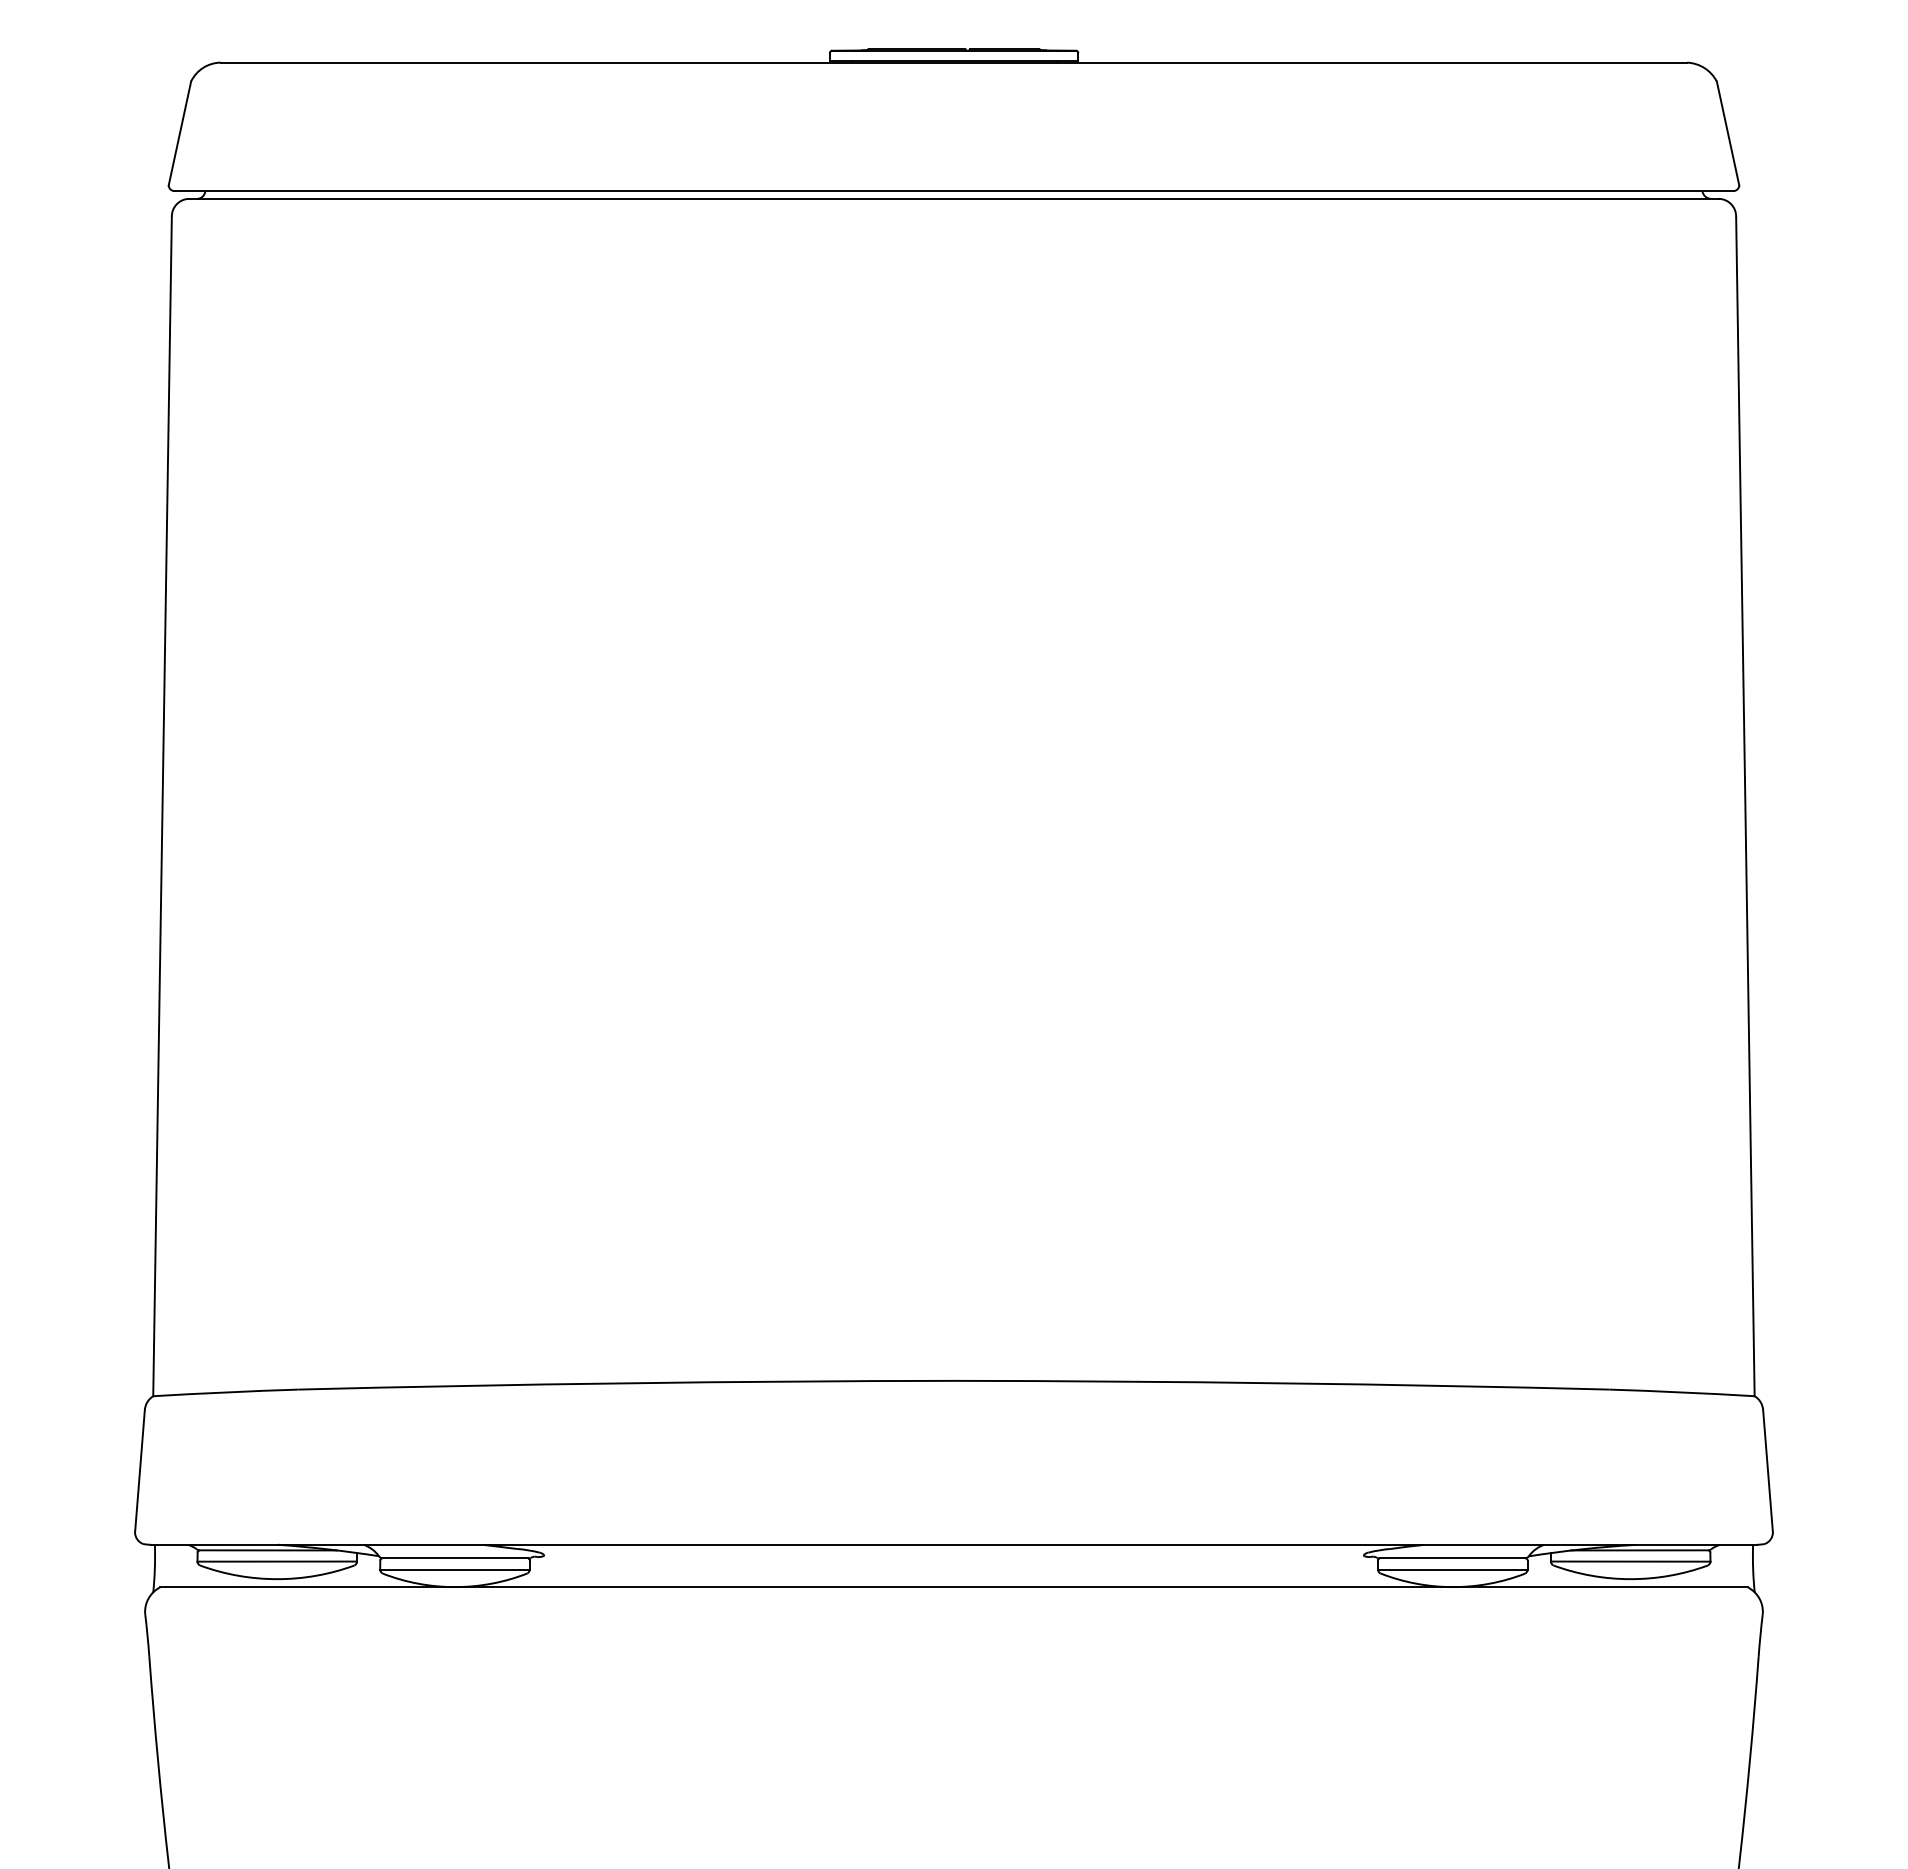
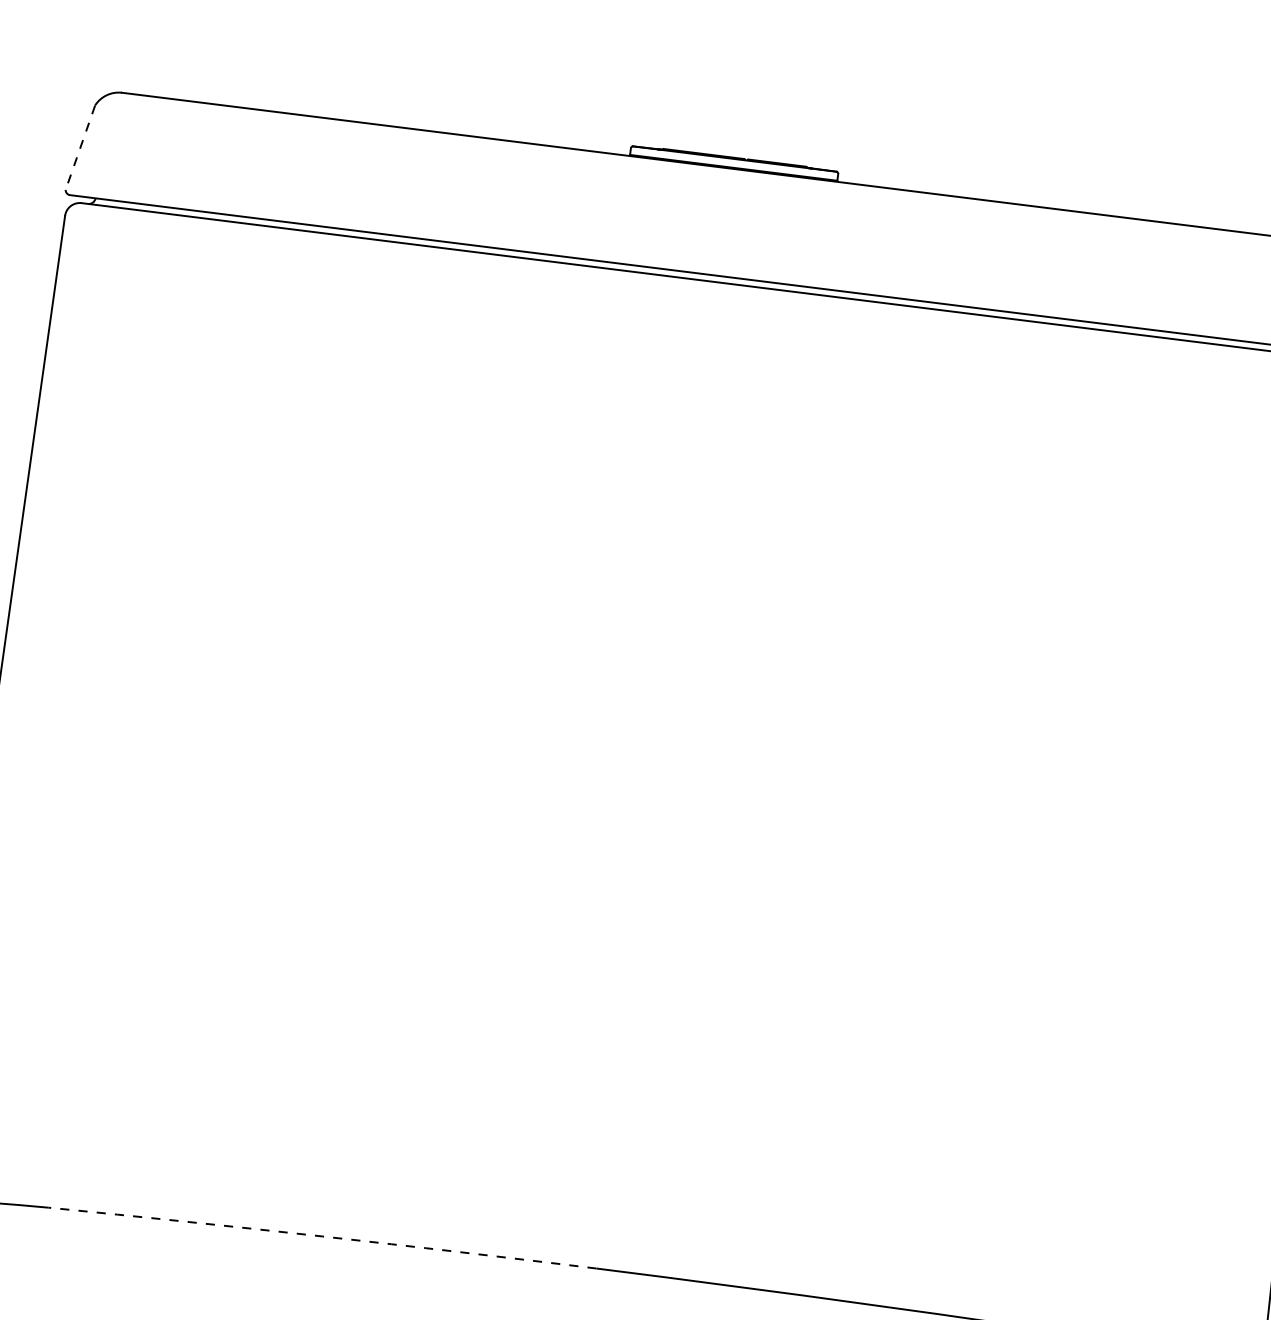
line: (179, 134) -> (79, 148), solid -> dashed
arc: (626, 1383) -> (323, 1236), solid -> dashed

